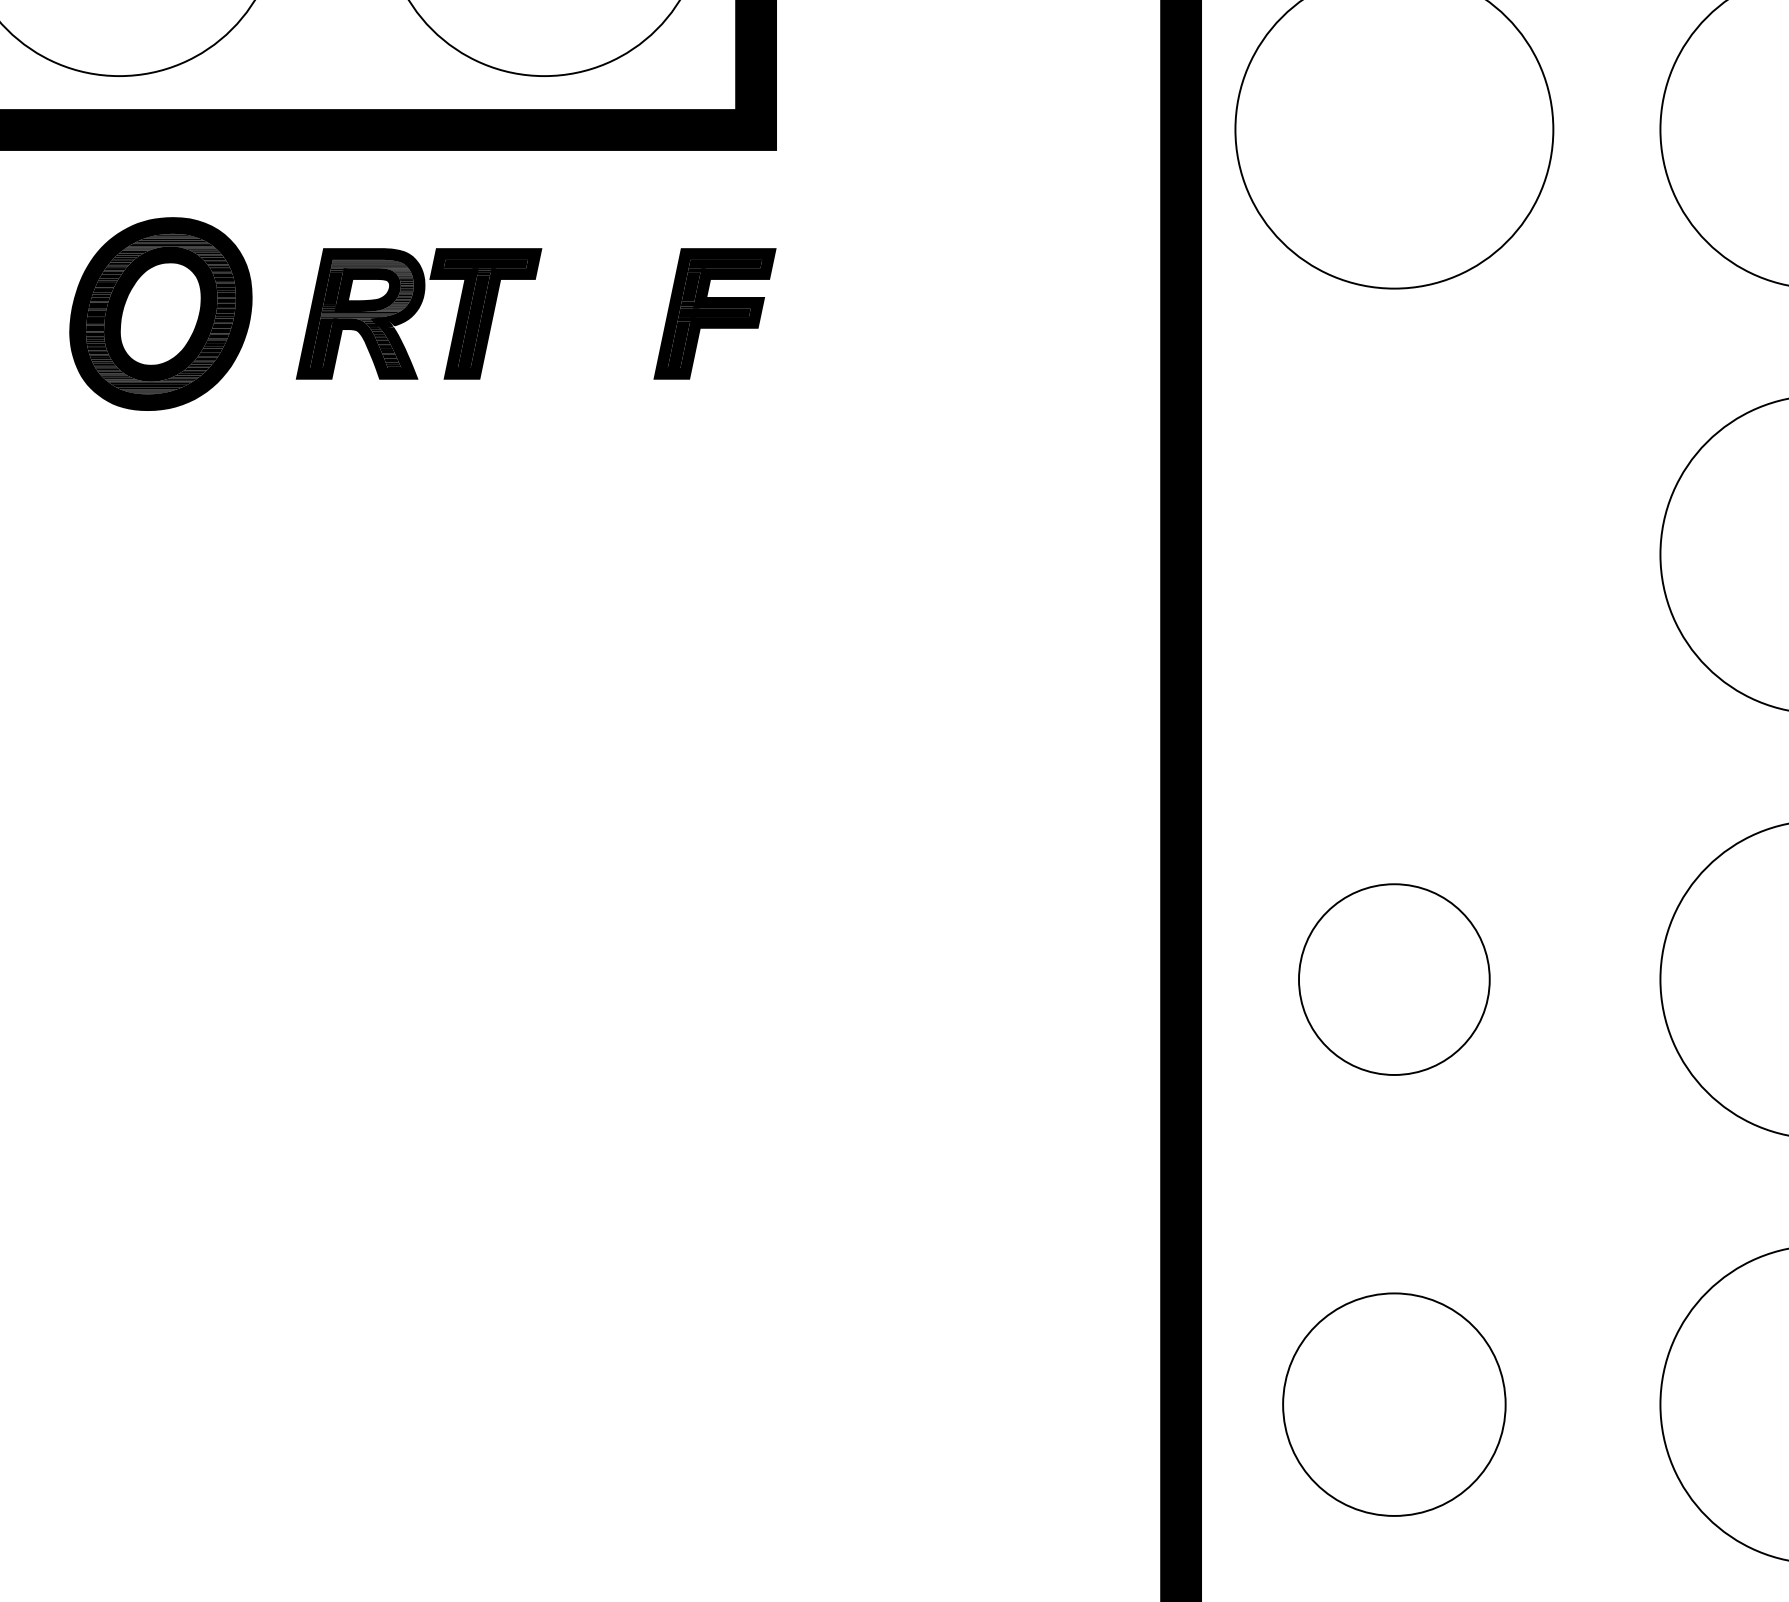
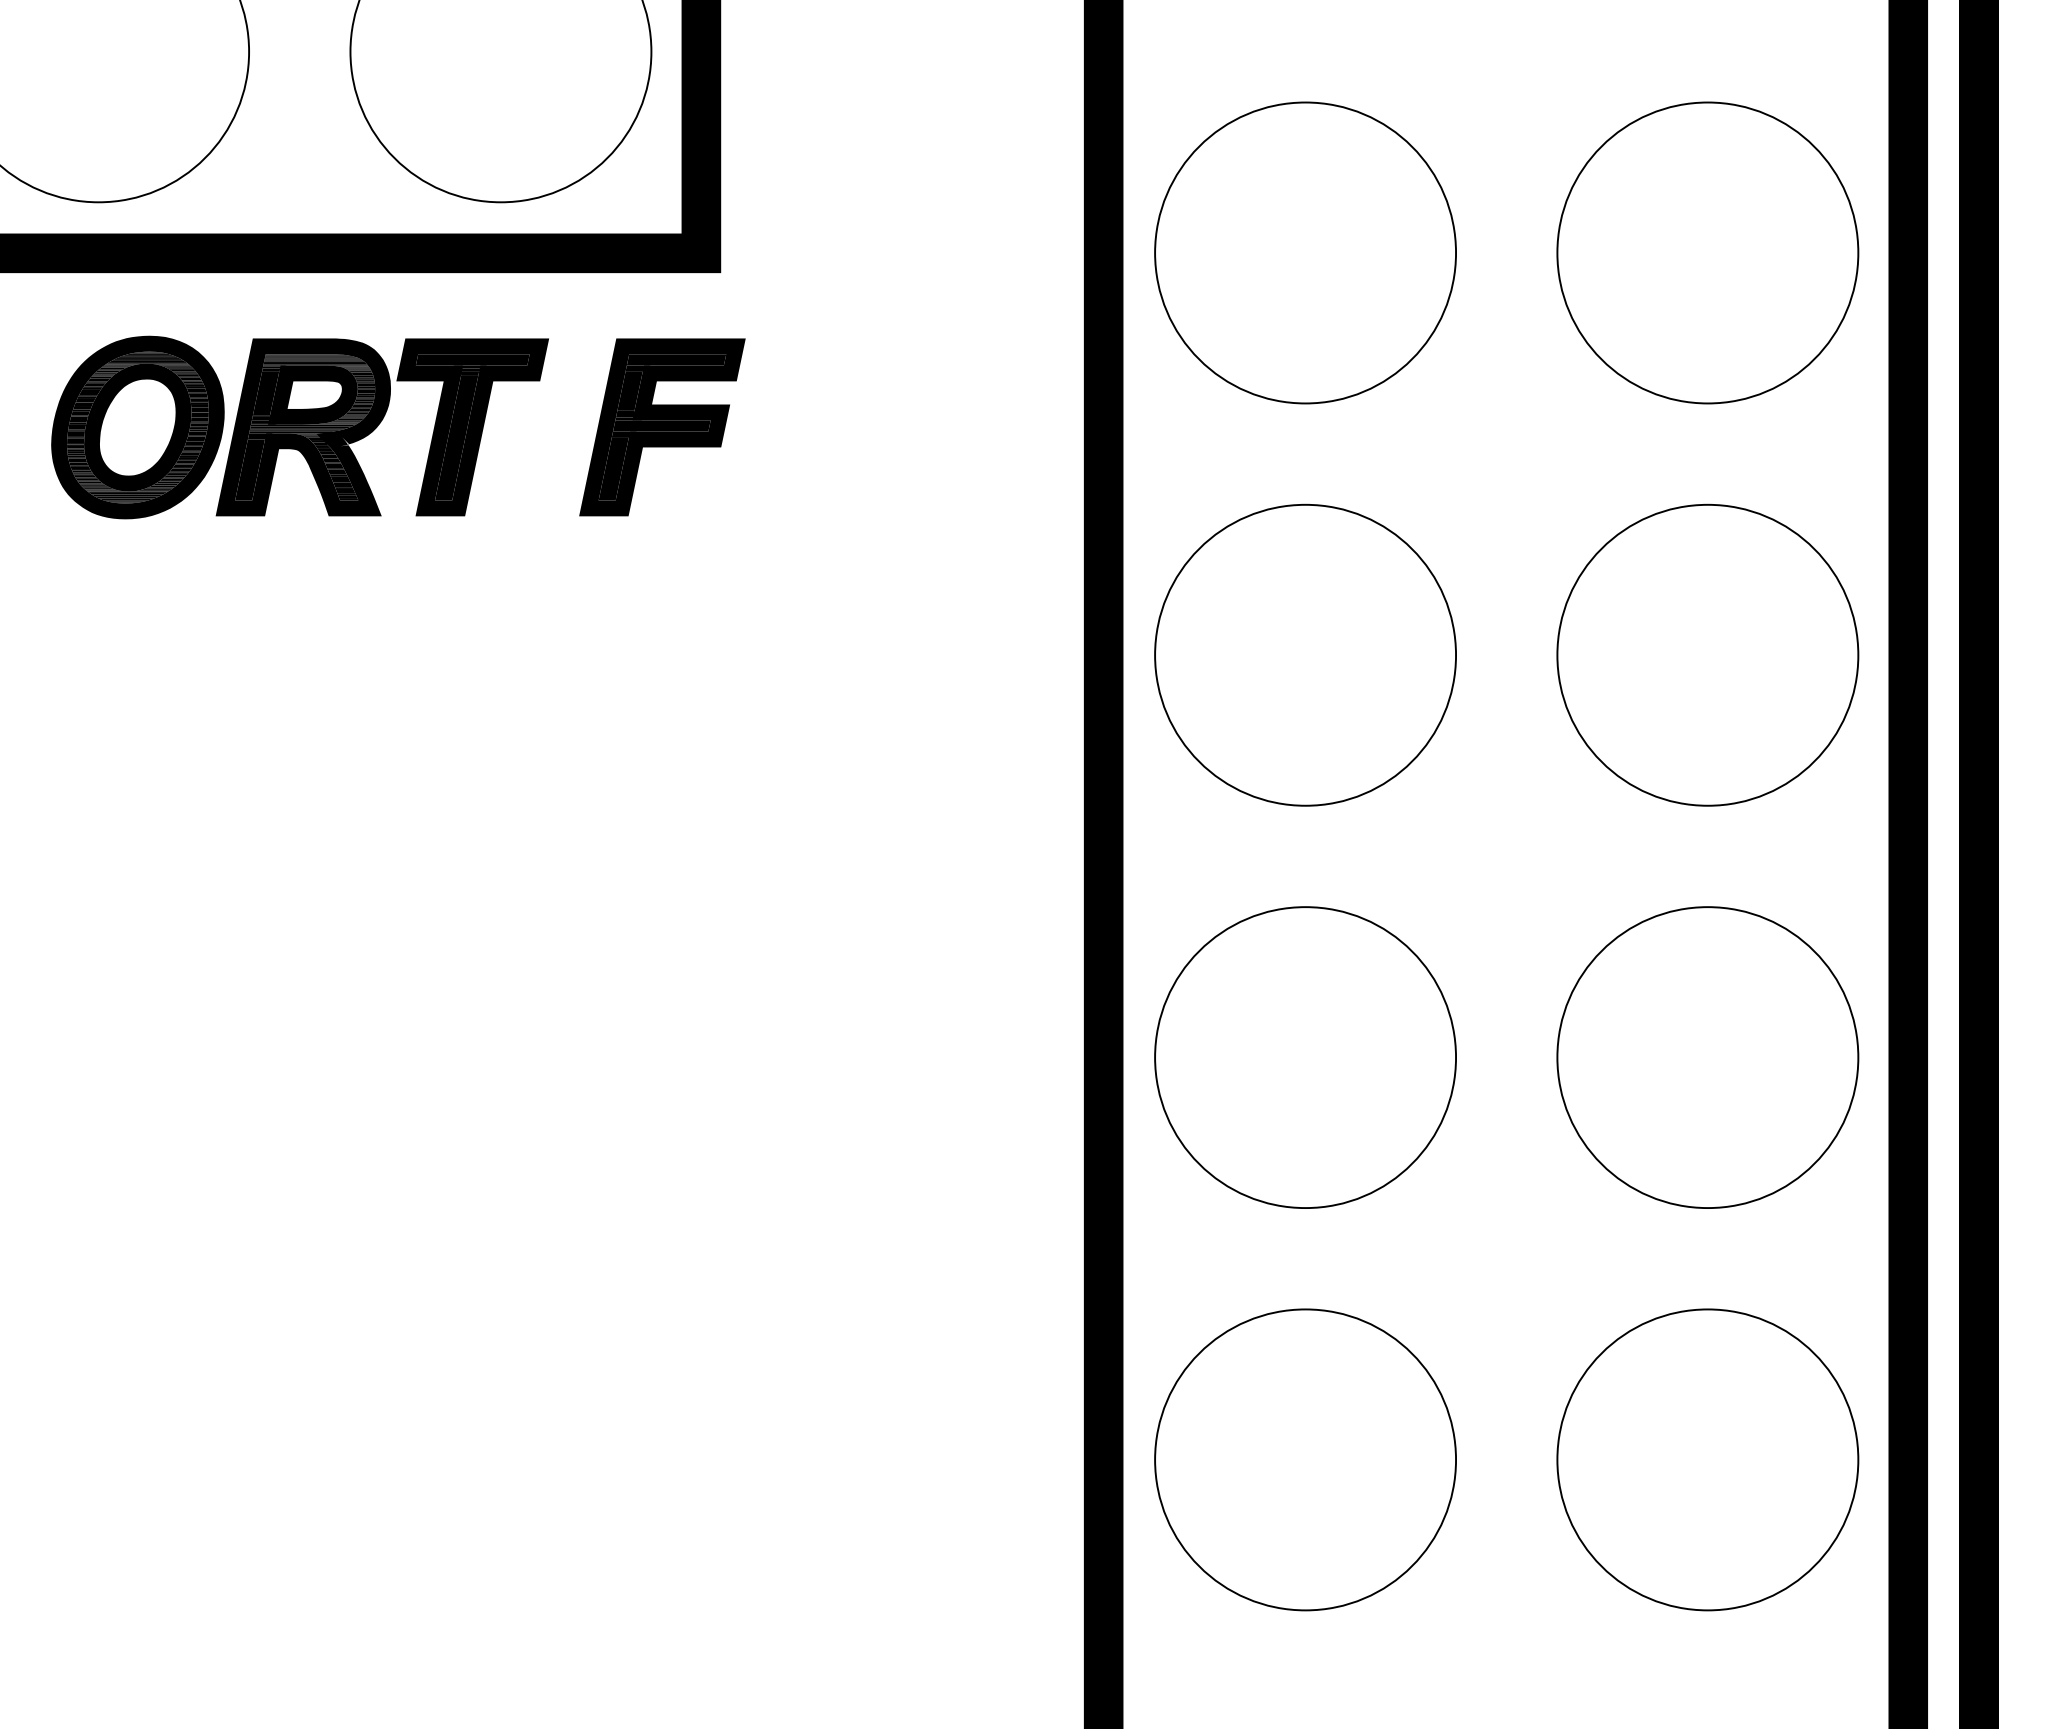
part: (418, 314) -> (381, 427), size x1.43
part: (715, 314) -> (662, 427), size x1.43
part: (1394, 553) -> (1305, 654), added
part: (1394, 979) -> (1305, 1057), size x1.67
part: (1394, 1404) -> (1305, 1459), size x1.43

